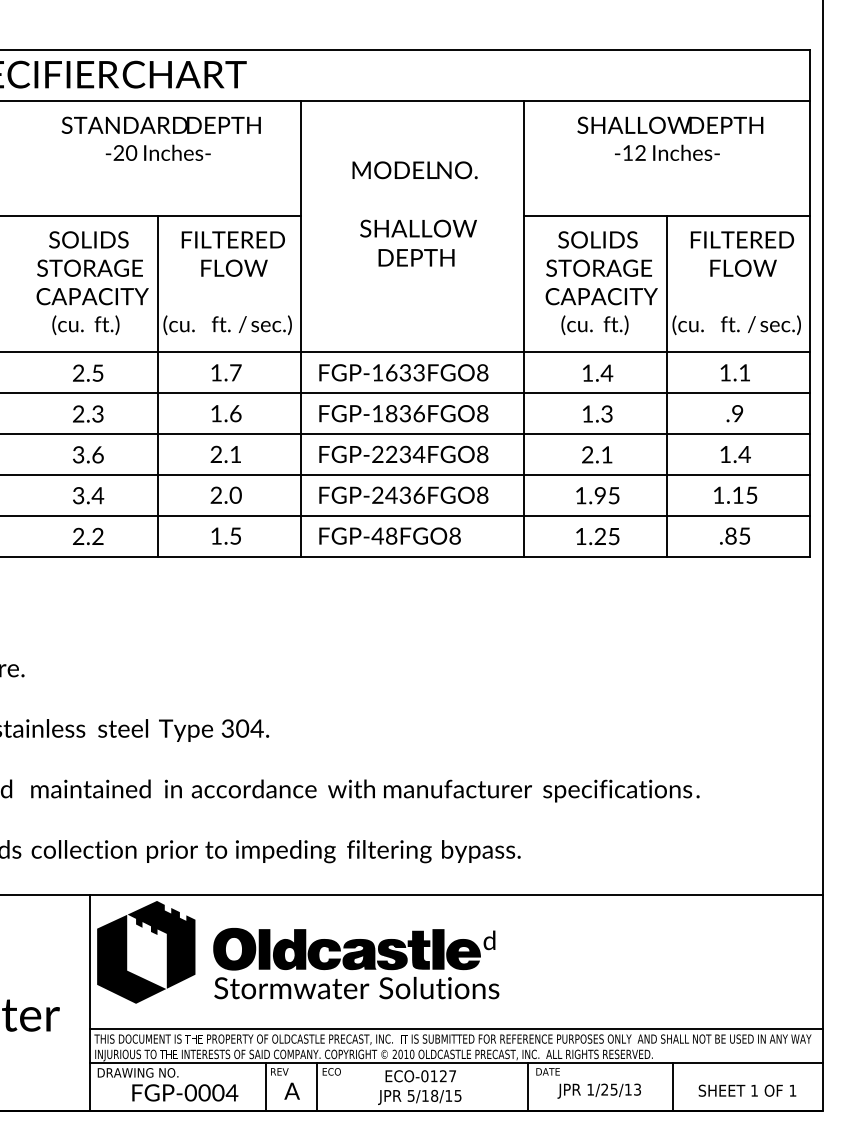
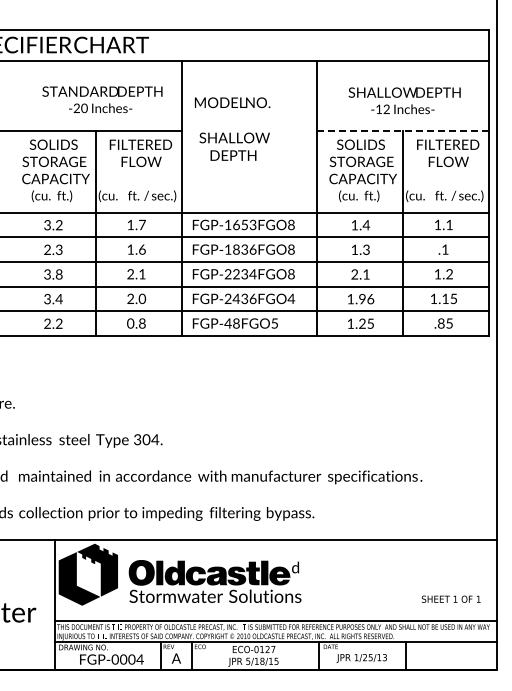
text: (161, 138) -> (102, 99), moved
text: (670, 138) -> (404, 100), moved
text: (414, 212) -> (232, 128), moved
line: (668, 216) -> (403, 130), solid -> dashed
text: (404, 372) -> (244, 224), FGP-1633FGO8 -> FGP-1653FGO8
text: (88, 373) -> (53, 225), 2.5 -> 3.2
text: (738, 413) -> (445, 249), .9 -> .1
text: (98, 453) -> (59, 273), 3.6 -> 3.8
text: (744, 454) -> (449, 274), 1.4 -> 1.2
text: (482, 494) -> (291, 298), FGP-2436FGO8 -> FGP-2436FGO4
text: (613, 496) -> (370, 299), 1.95 -> 1.96
text: (225, 536) -> (136, 323), 1.5 -> 0.8
text: (454, 536) -> (274, 323), FGP-48FGO8 -> FGP-48FGO5
text: (746, 1089) -> (450, 598), moved

